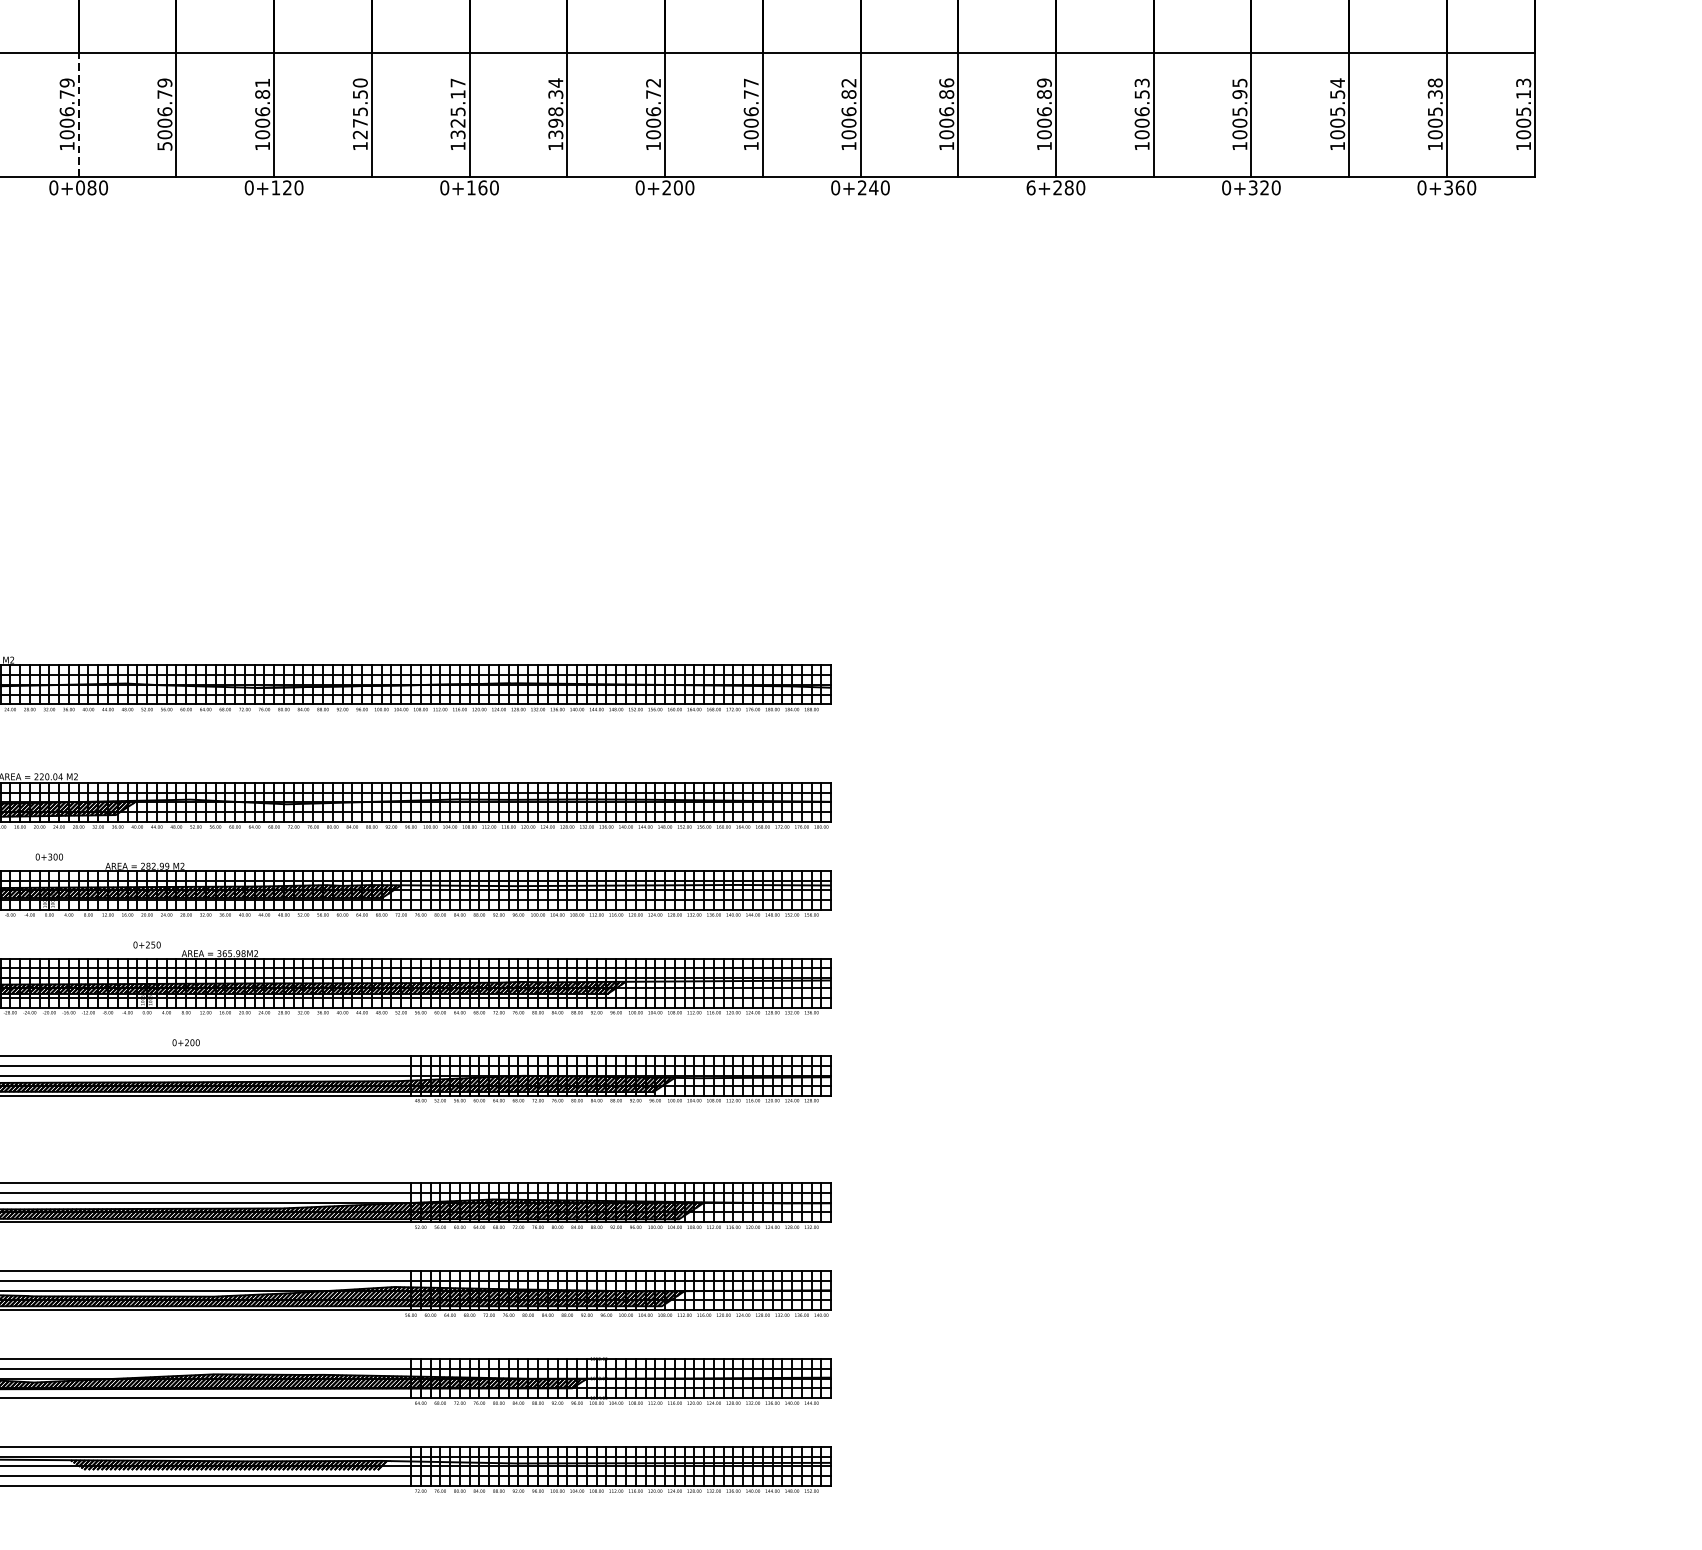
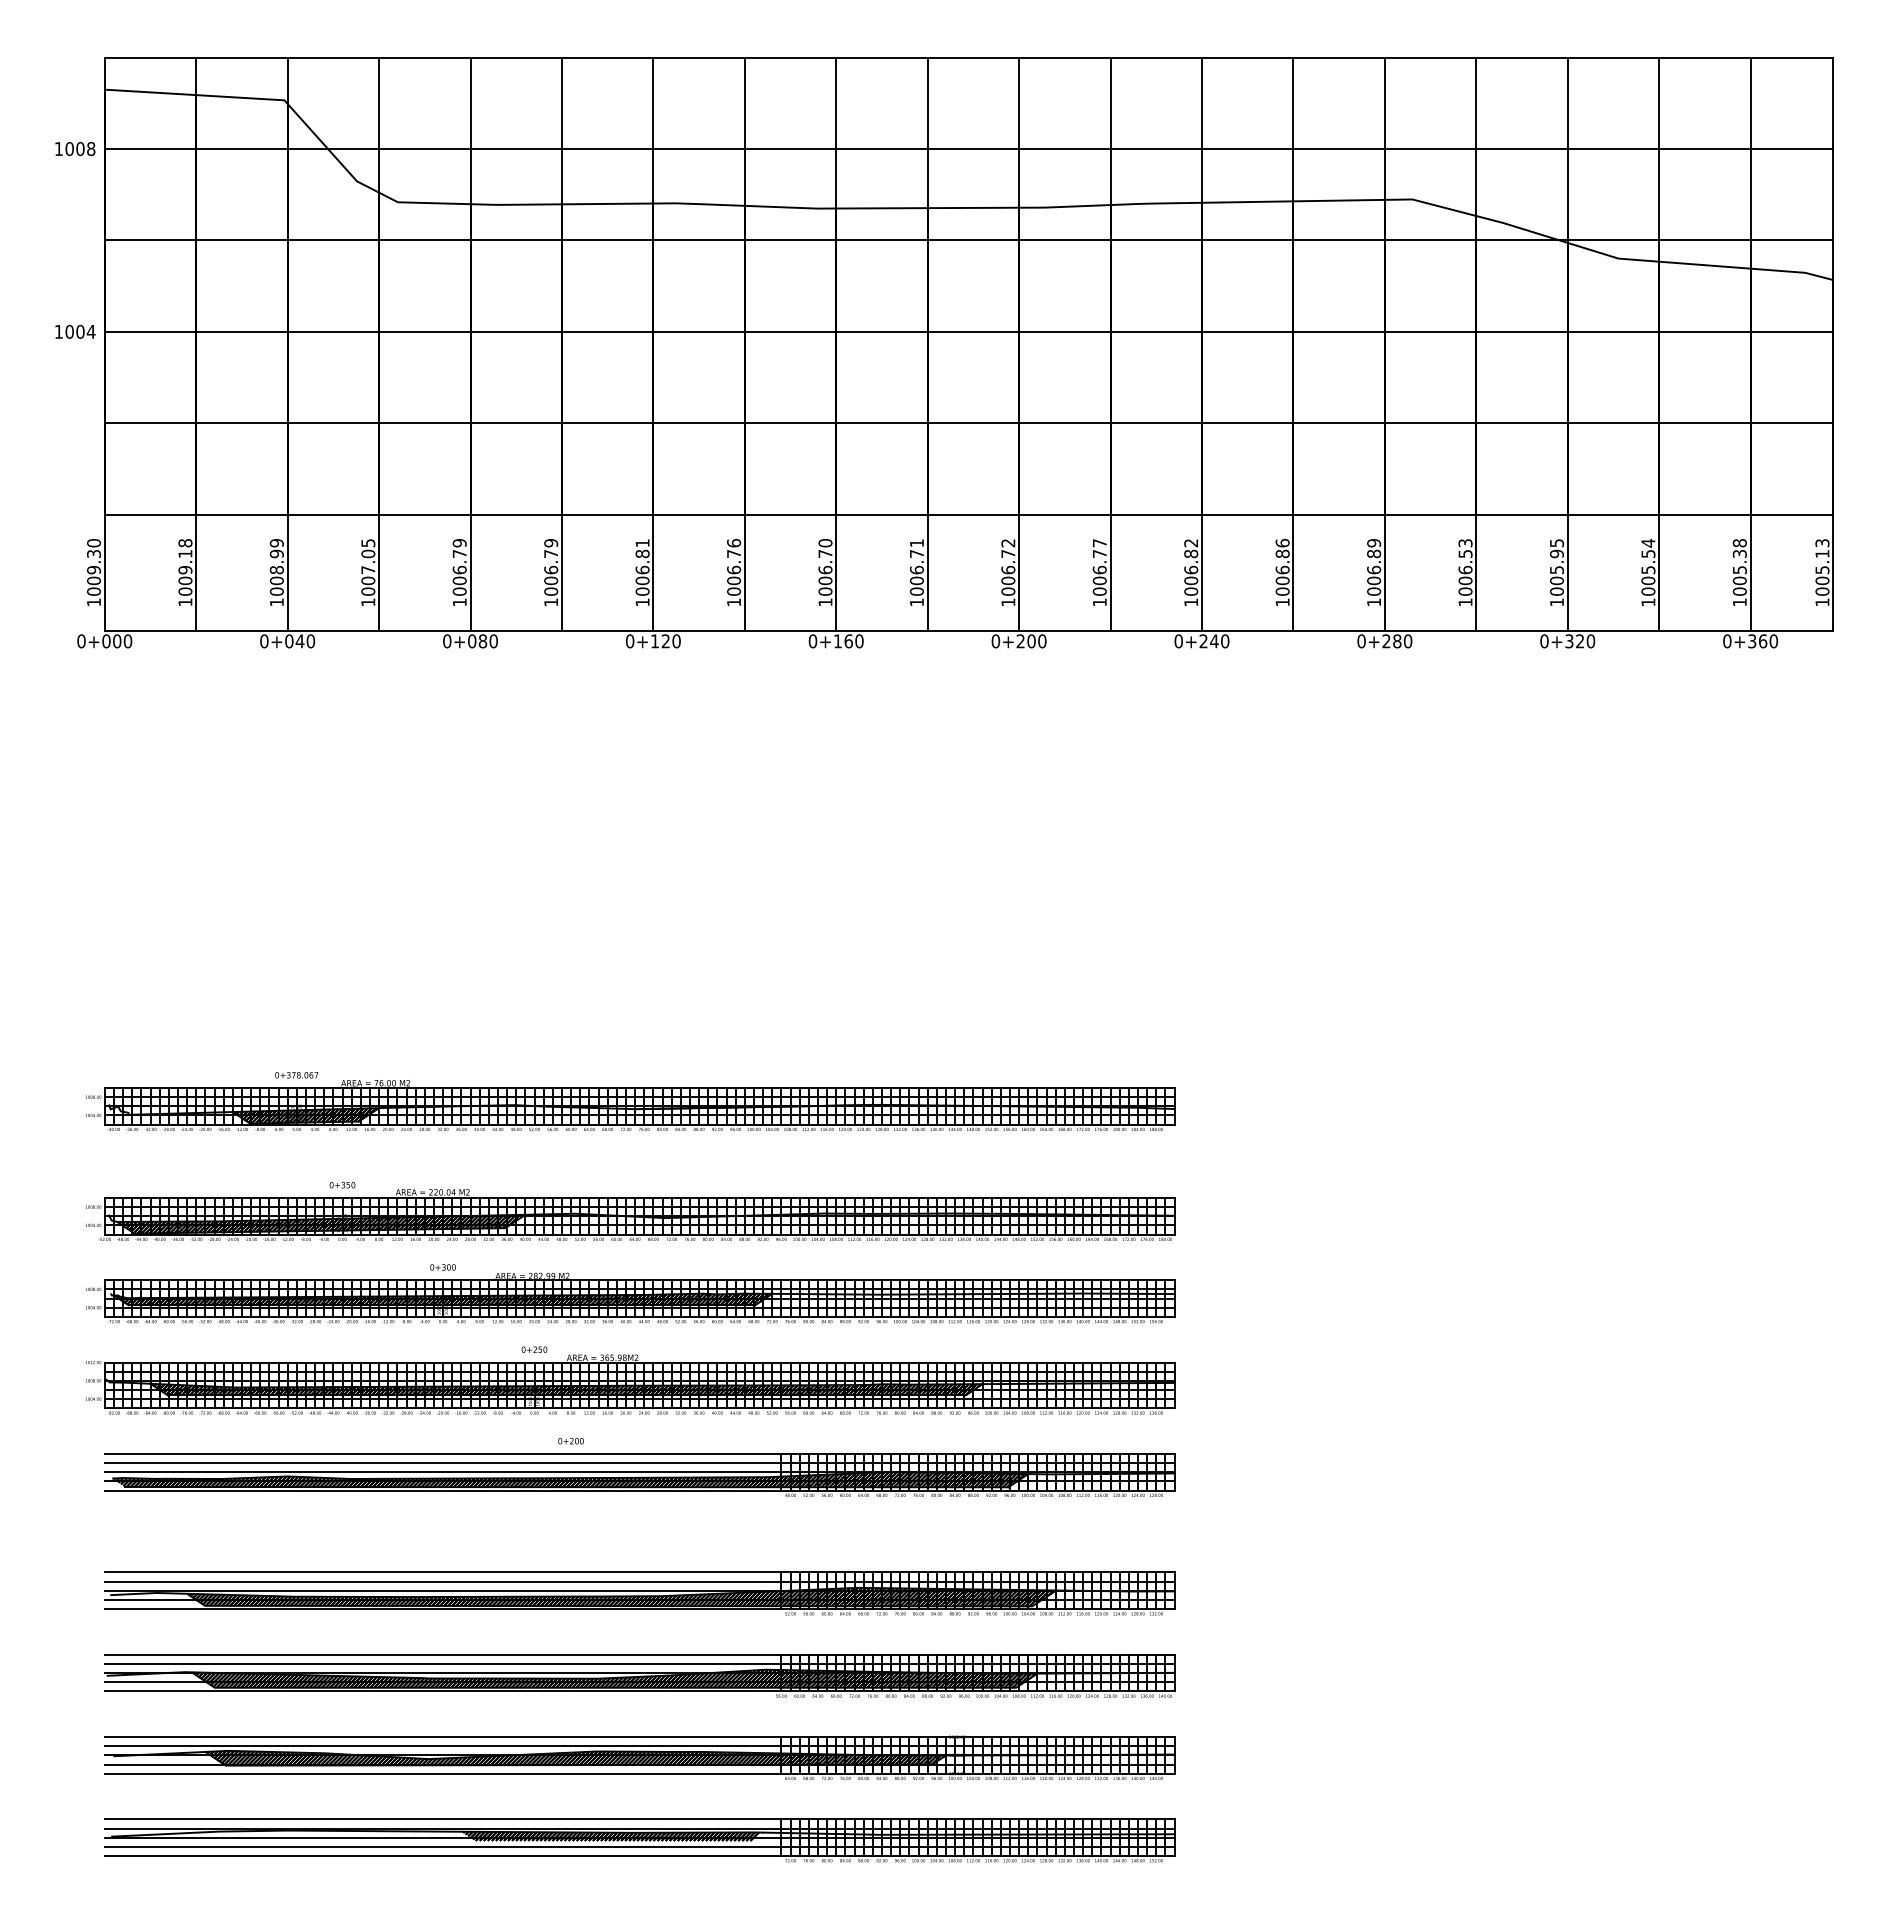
text: (555, 107) -> (916, 566), 1398.34 -> 1006.71
text: (360, 108) -> (734, 567), 1275.50 -> 1006.76
text: (458, 108) -> (825, 567), 1325.17 -> 1006.70
line: (78, 114) -> (470, 572), dashed -> solid
text: (165, 146) -> (551, 602), 5006.79 -> 1006.79
text: (1030, 186) -> (1361, 640), 6+280 -> 0+280

